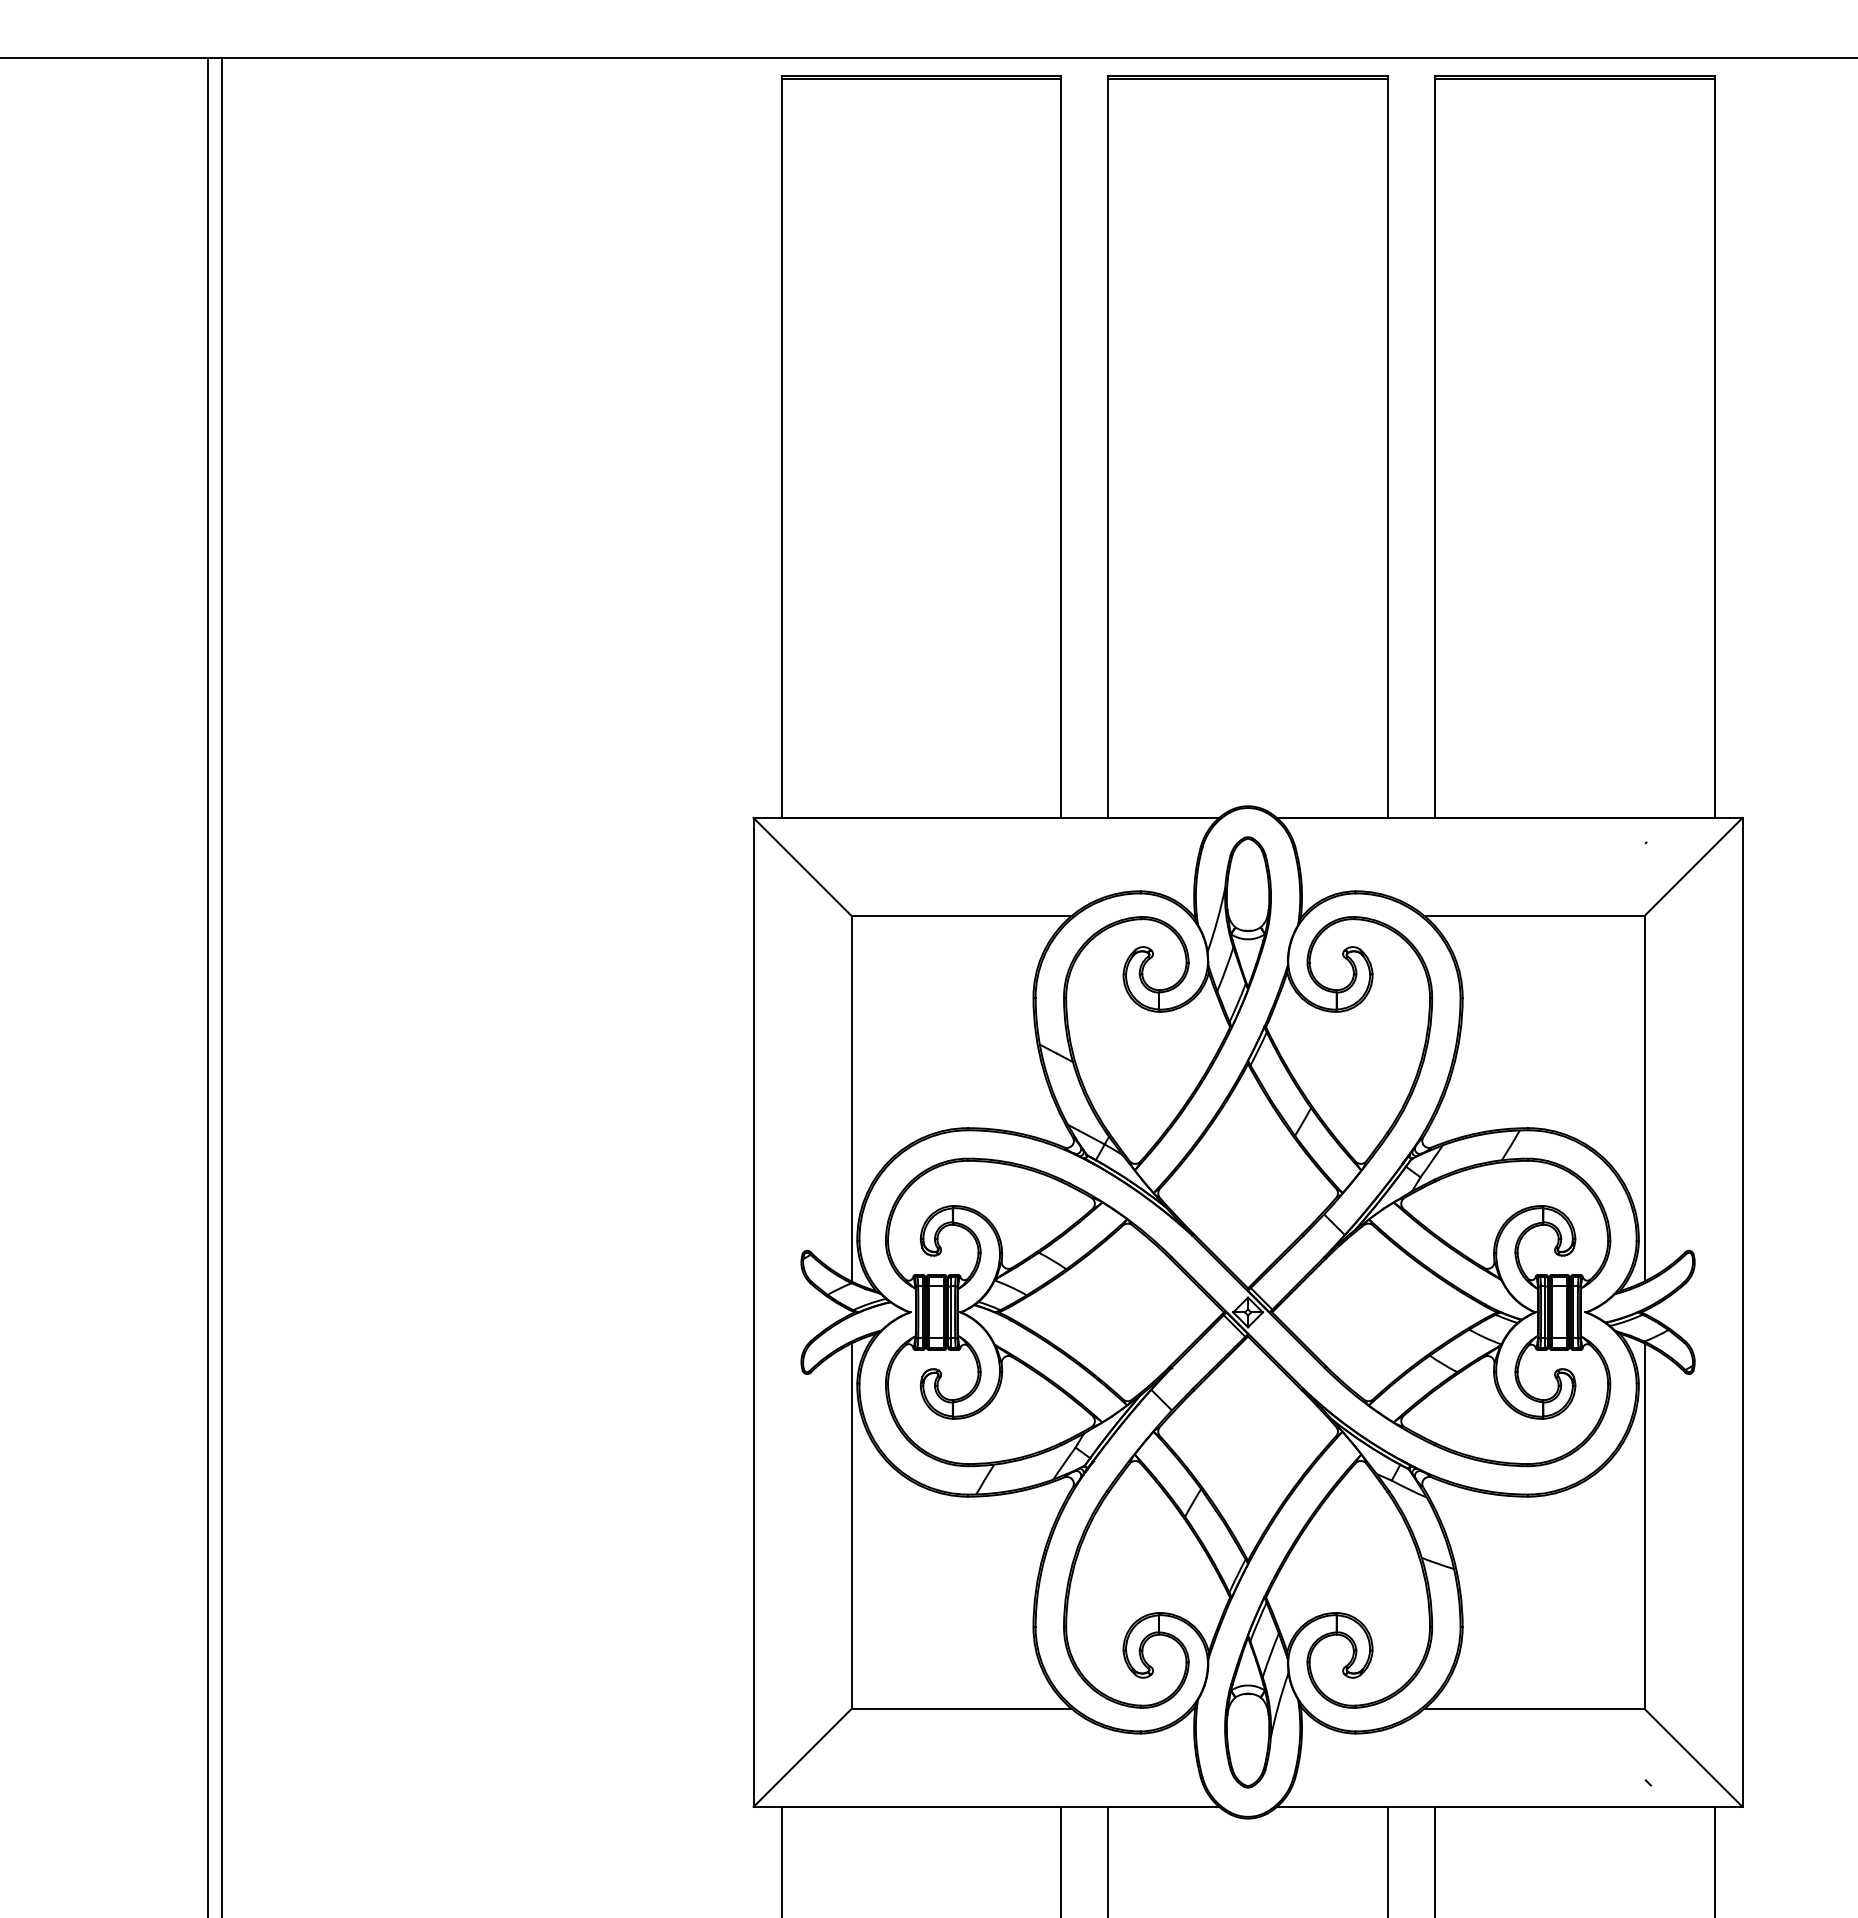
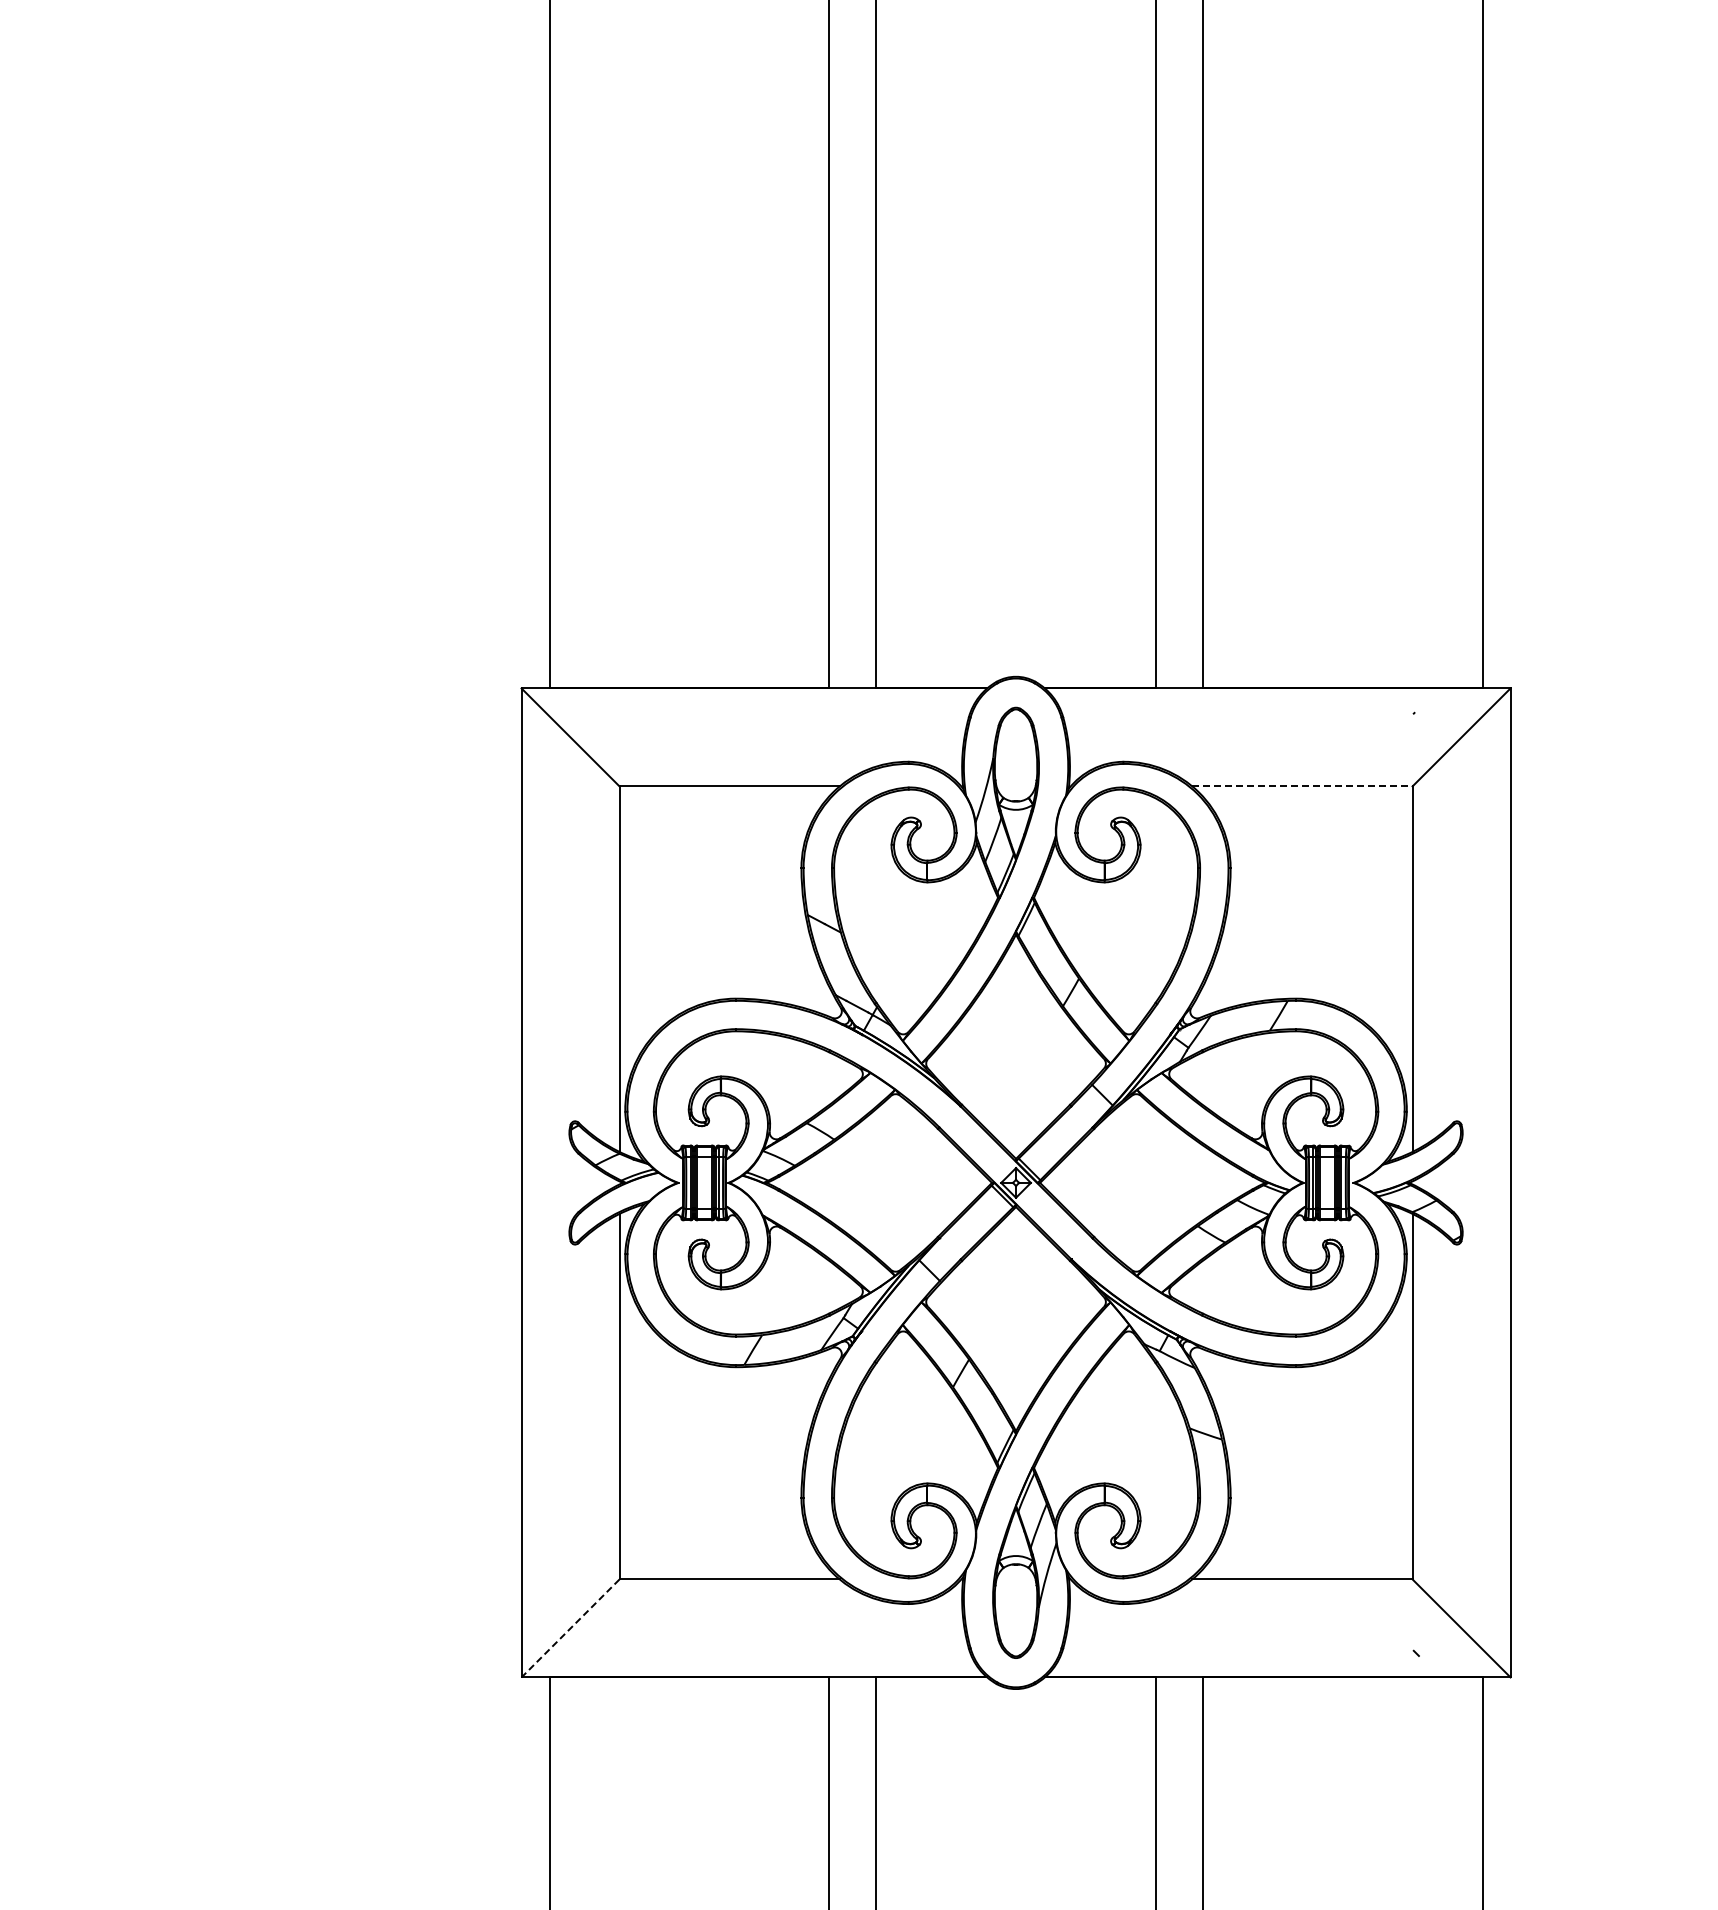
line: (1535, 915) -> (1303, 786), solid -> dashed
line: (802, 1758) -> (570, 1629), solid -> dashed

